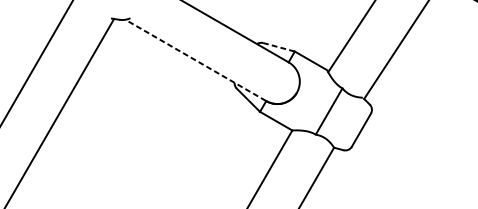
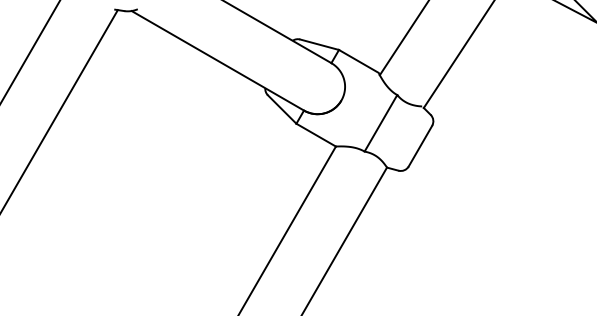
line: (279, 47) -> (320, 44), dashed -> solid
line: (195, 60) -> (217, 60), dashed -> solid

